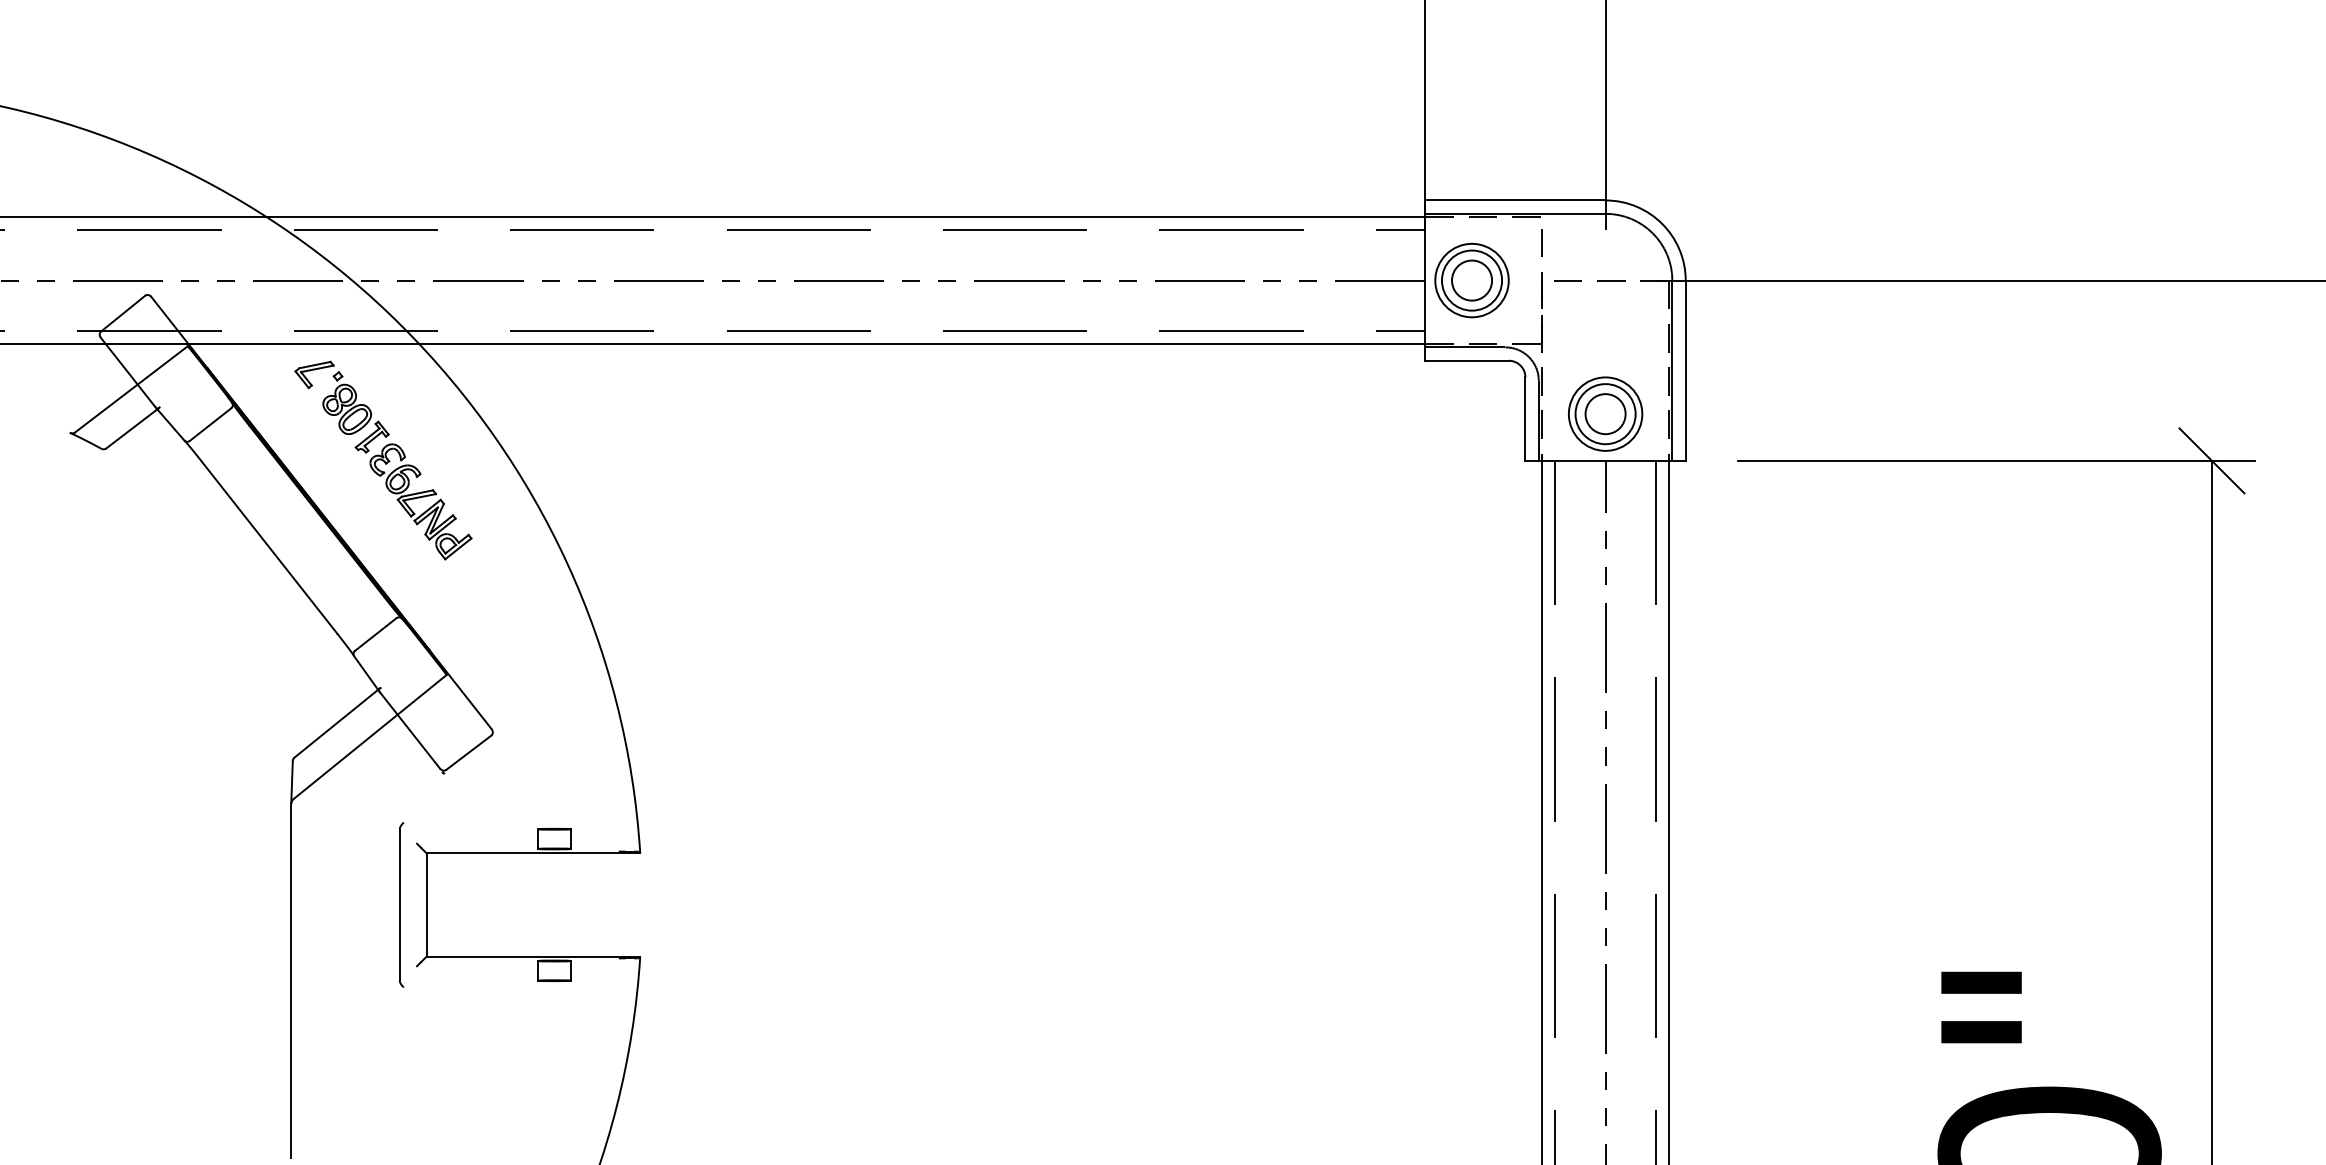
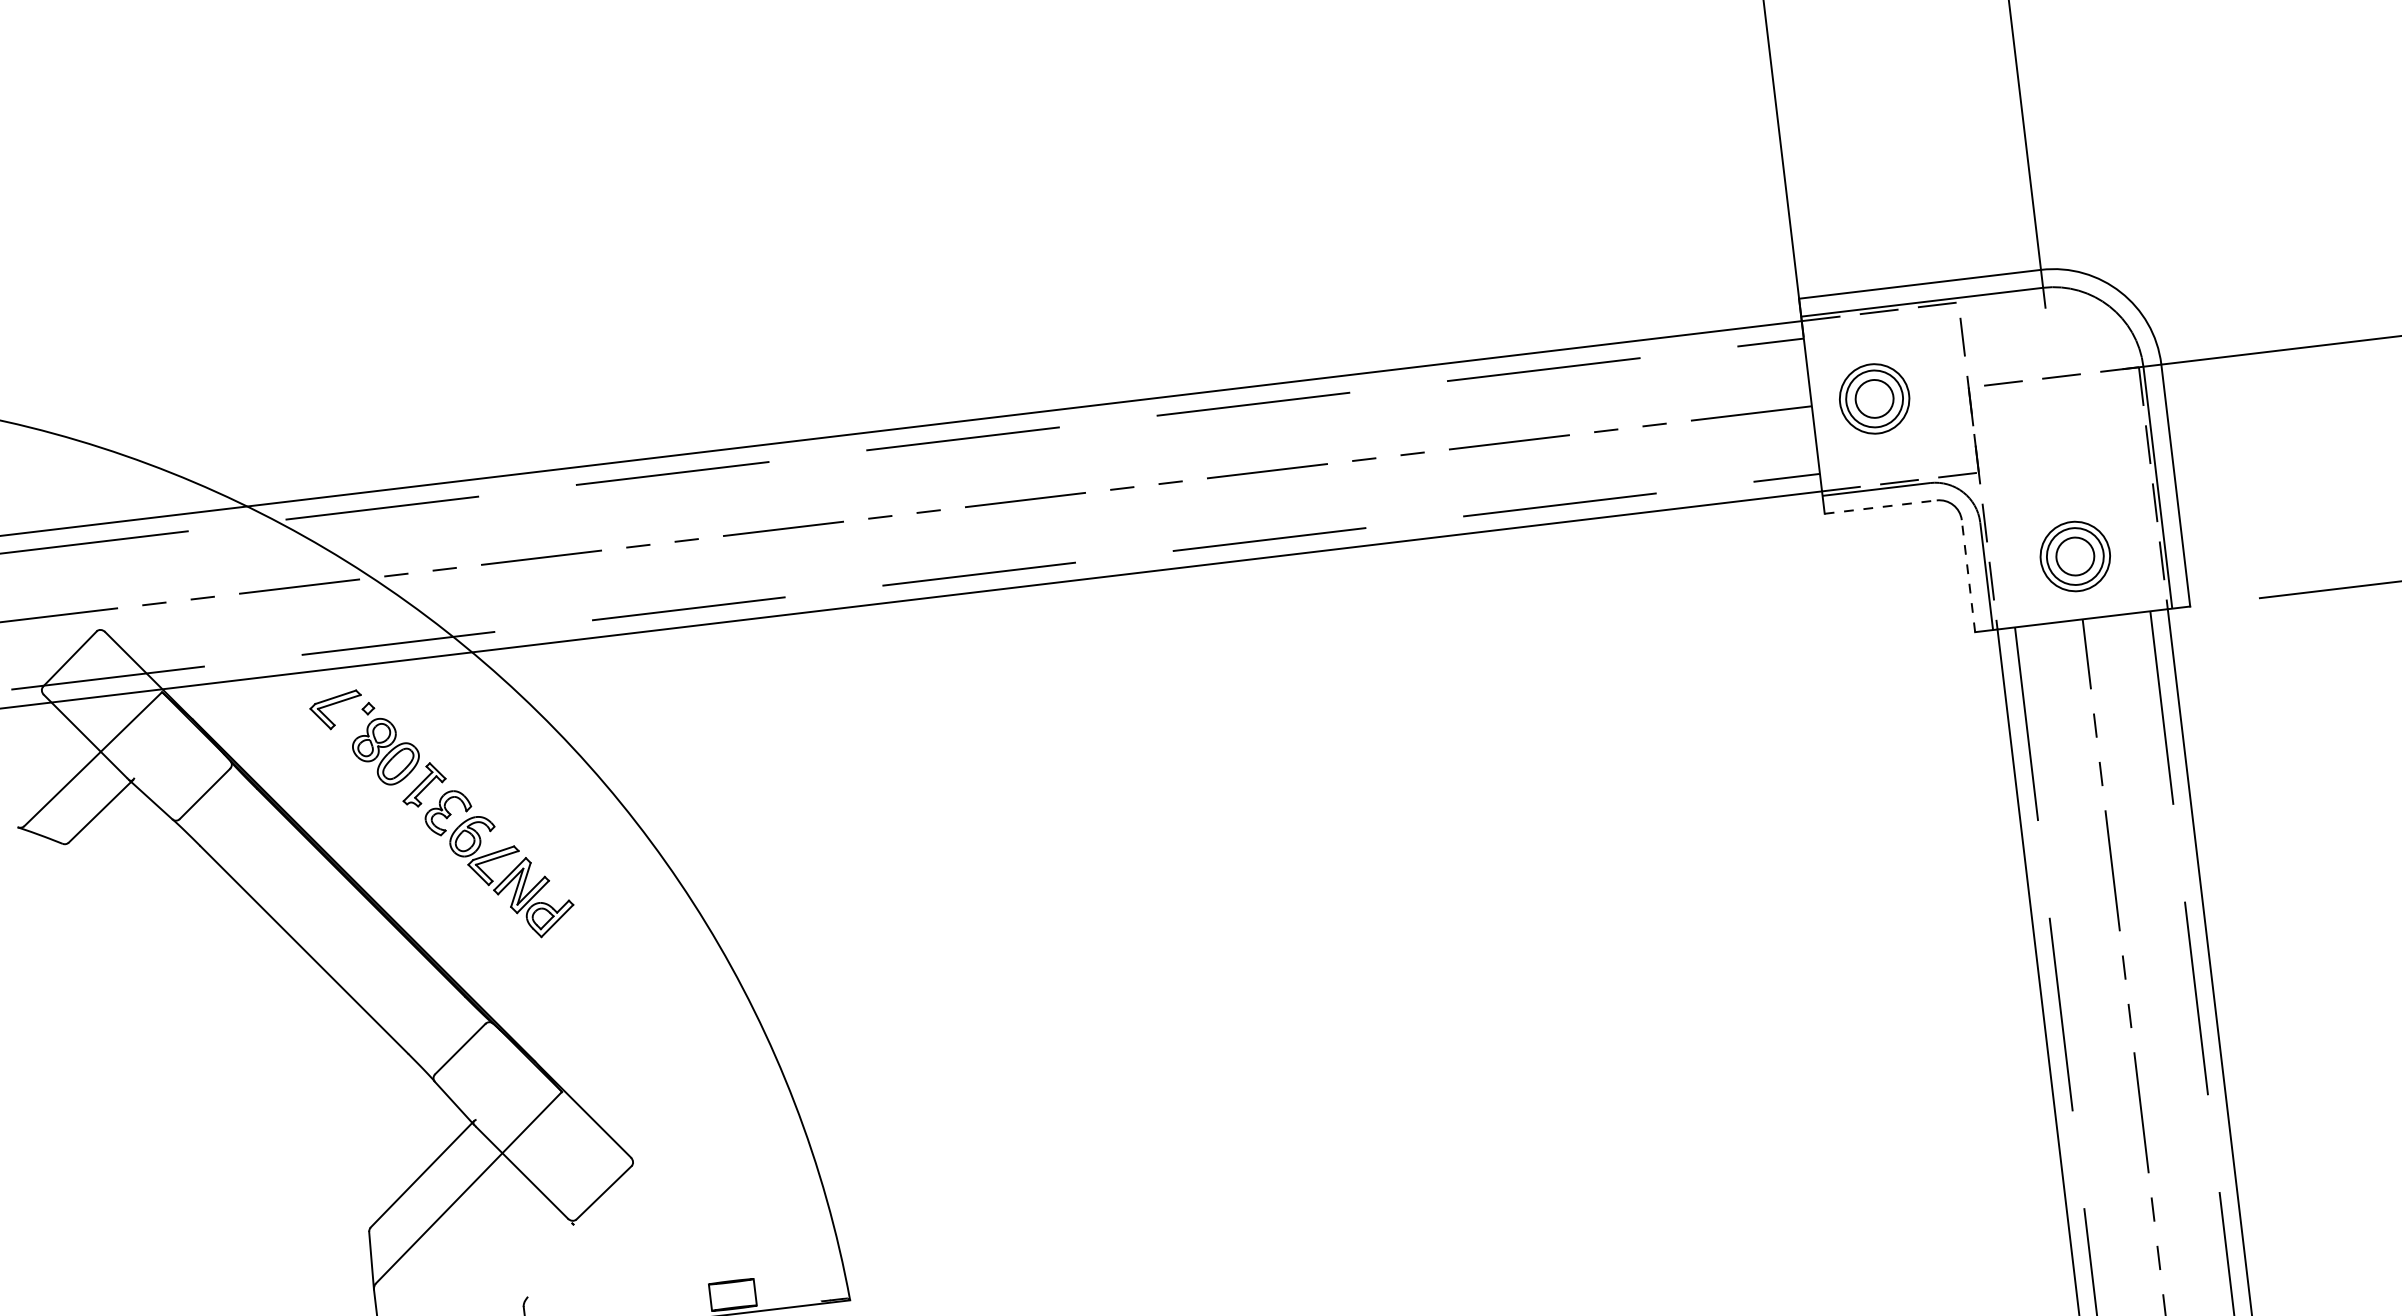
part: (1471, 280) -> (1873, 398), size x0.7
line: (1467, 360) -> (1881, 506), solid -> dashed
part: (1605, 413) -> (2074, 555), size x0.7
line: (1525, 419) -> (1968, 576), solid -> dashed

